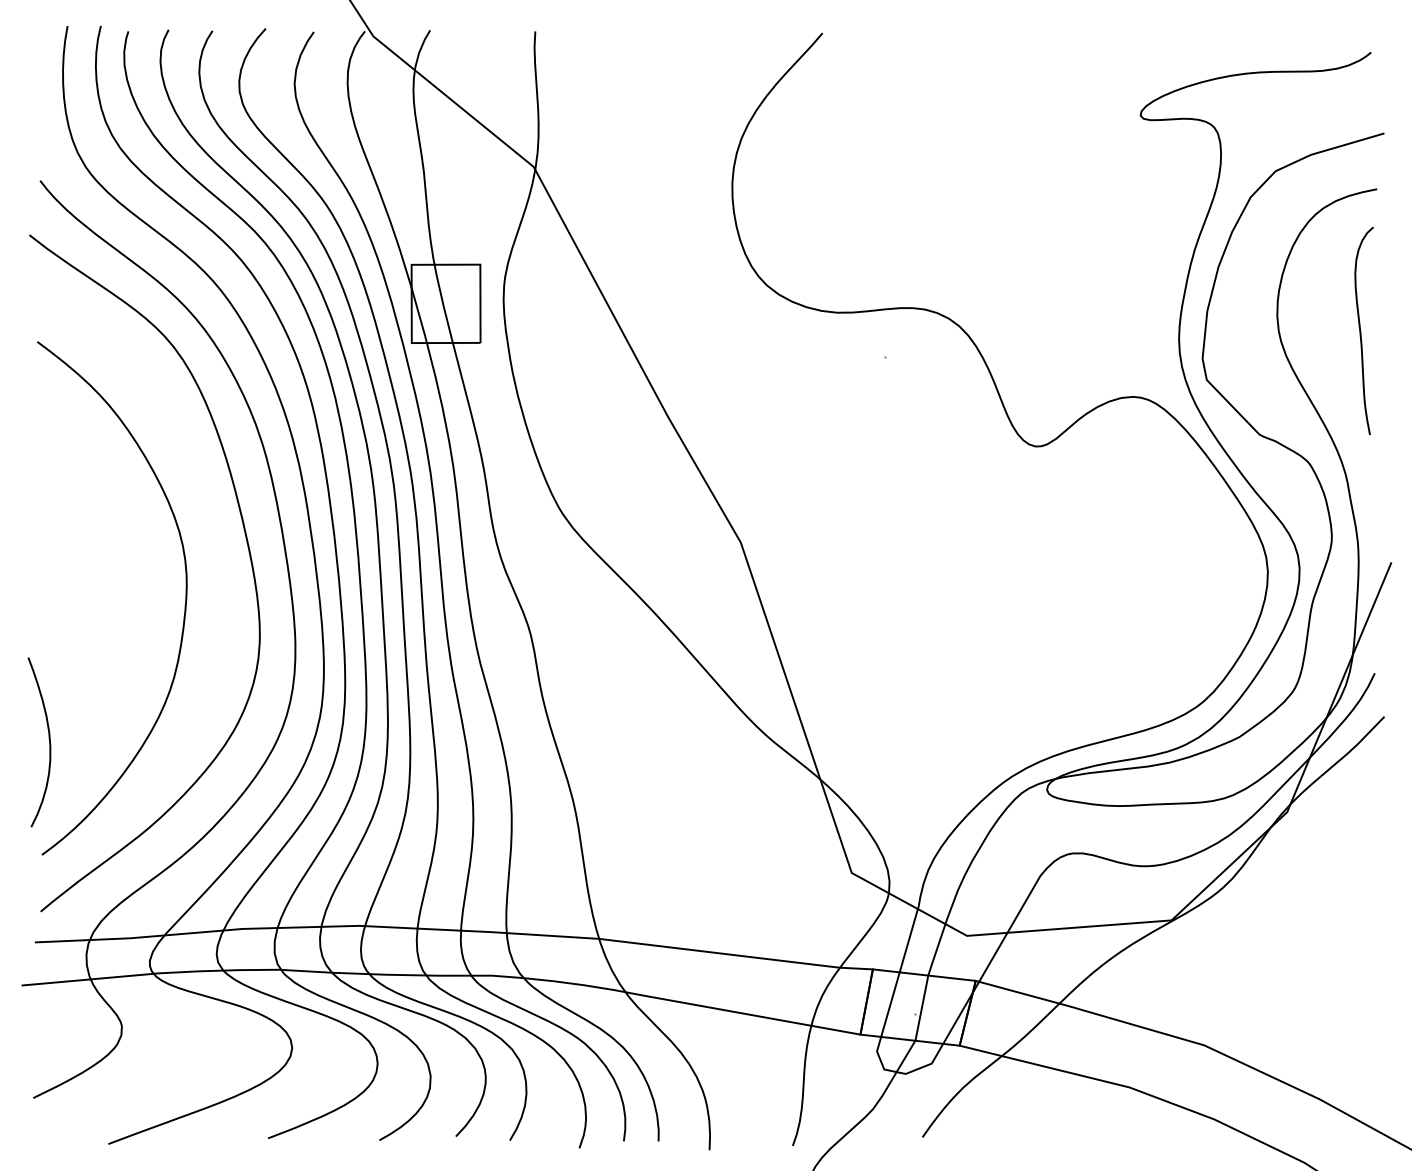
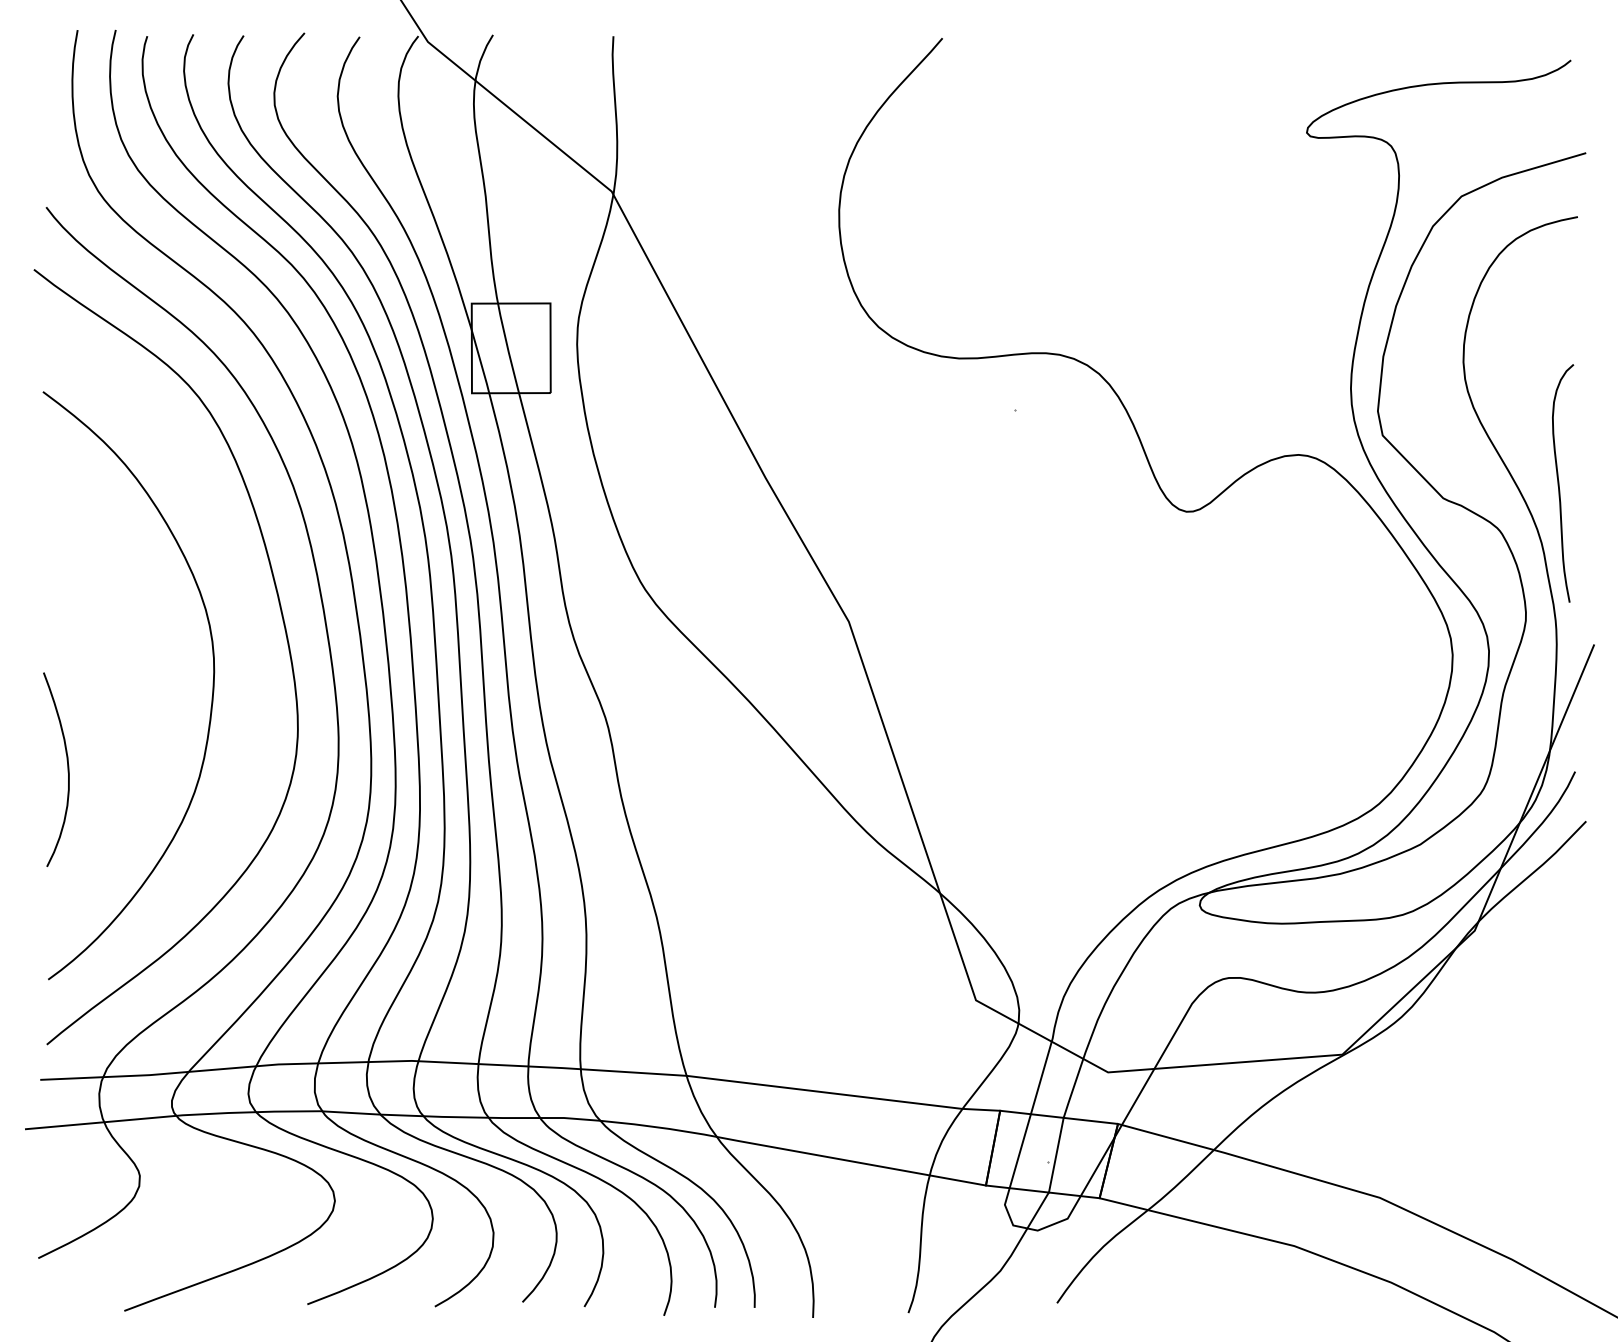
curve: (1361, 331) -> (1559, 483), moved
curve: (49, 742) -> (67, 769), moved

